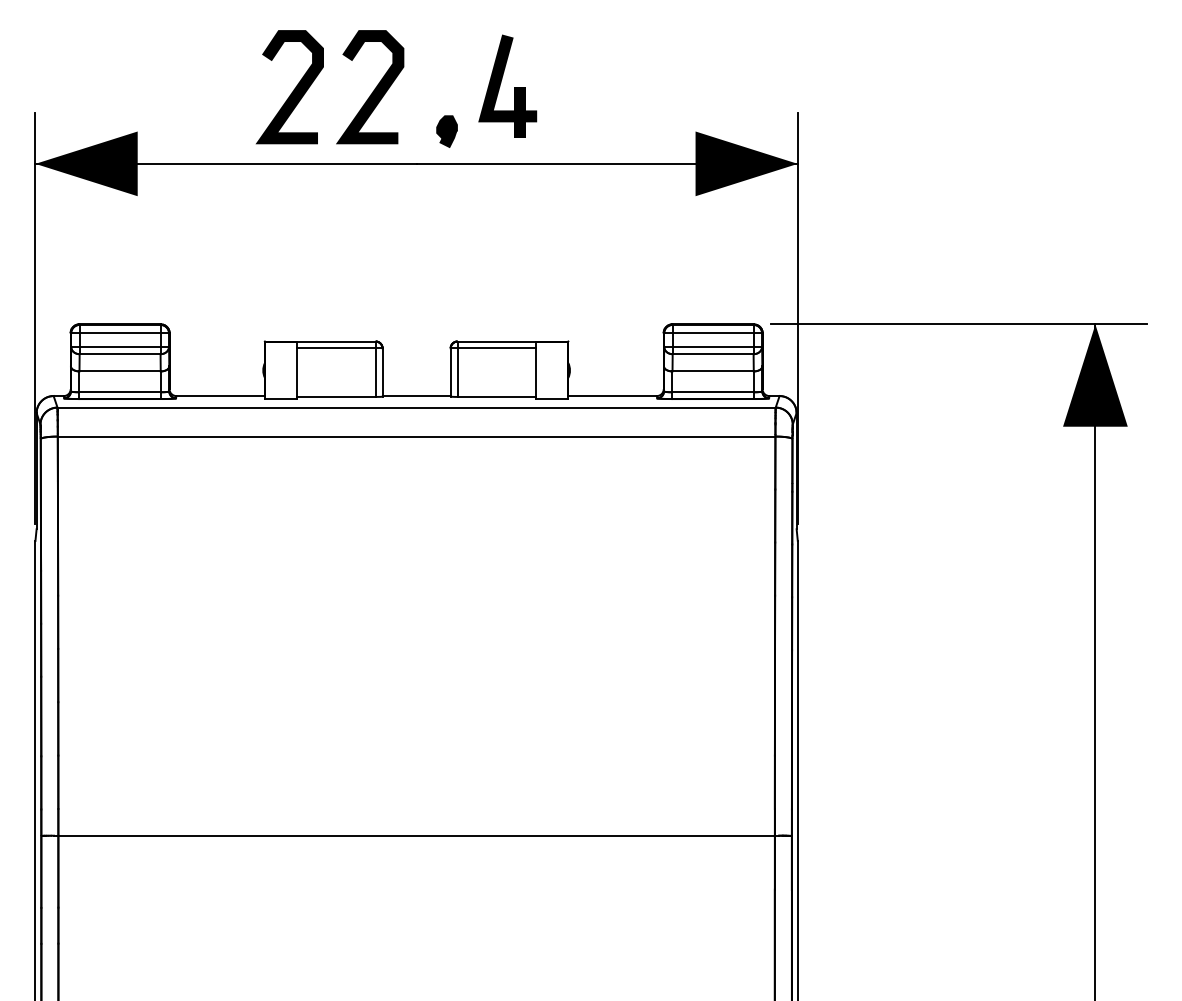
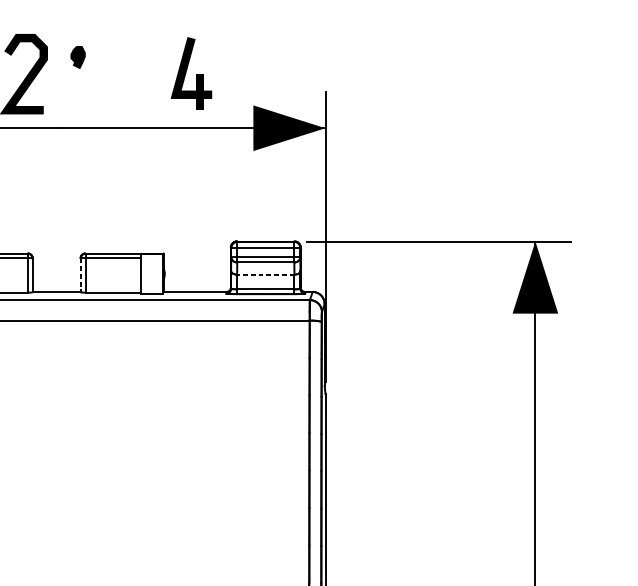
part: (501, 83) -> (187, 71), moved
part: (446, 131) -> (77, 57), moved
line: (713, 371) -> (266, 274), solid -> dashed
line: (450, 372) -> (80, 275), solid -> dashed

